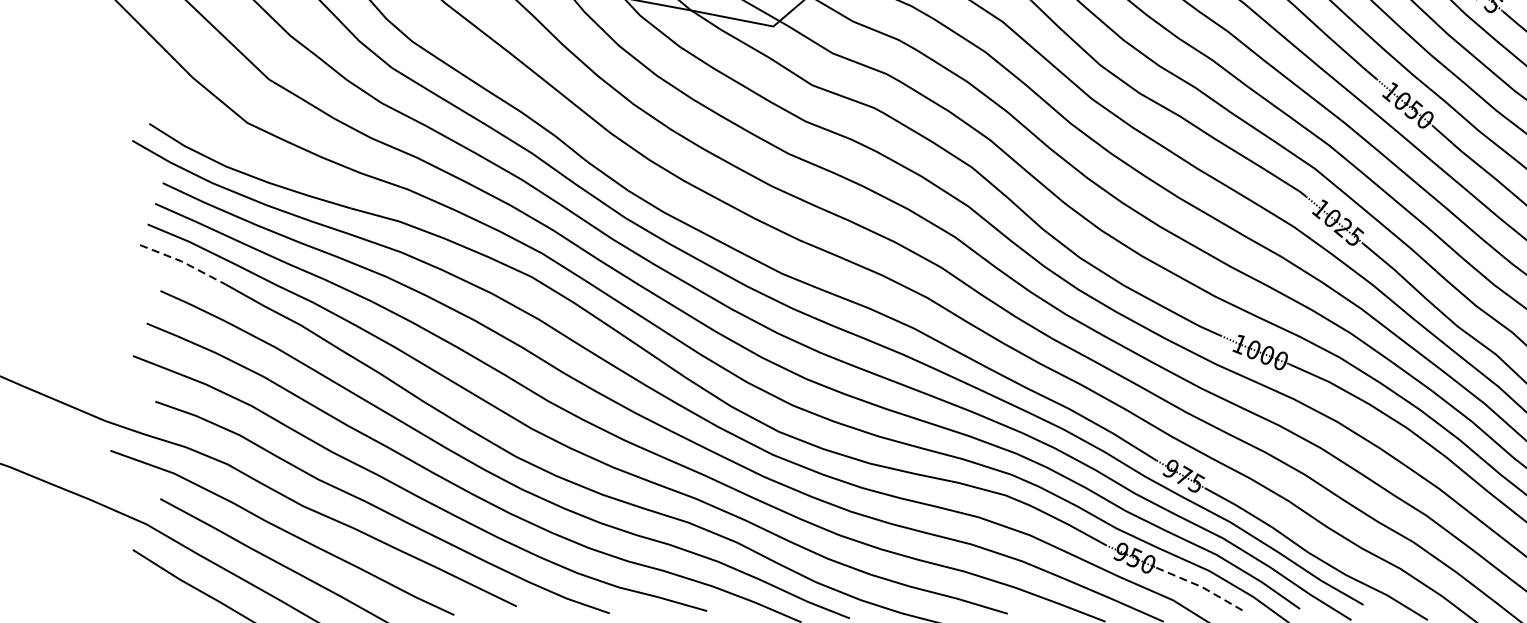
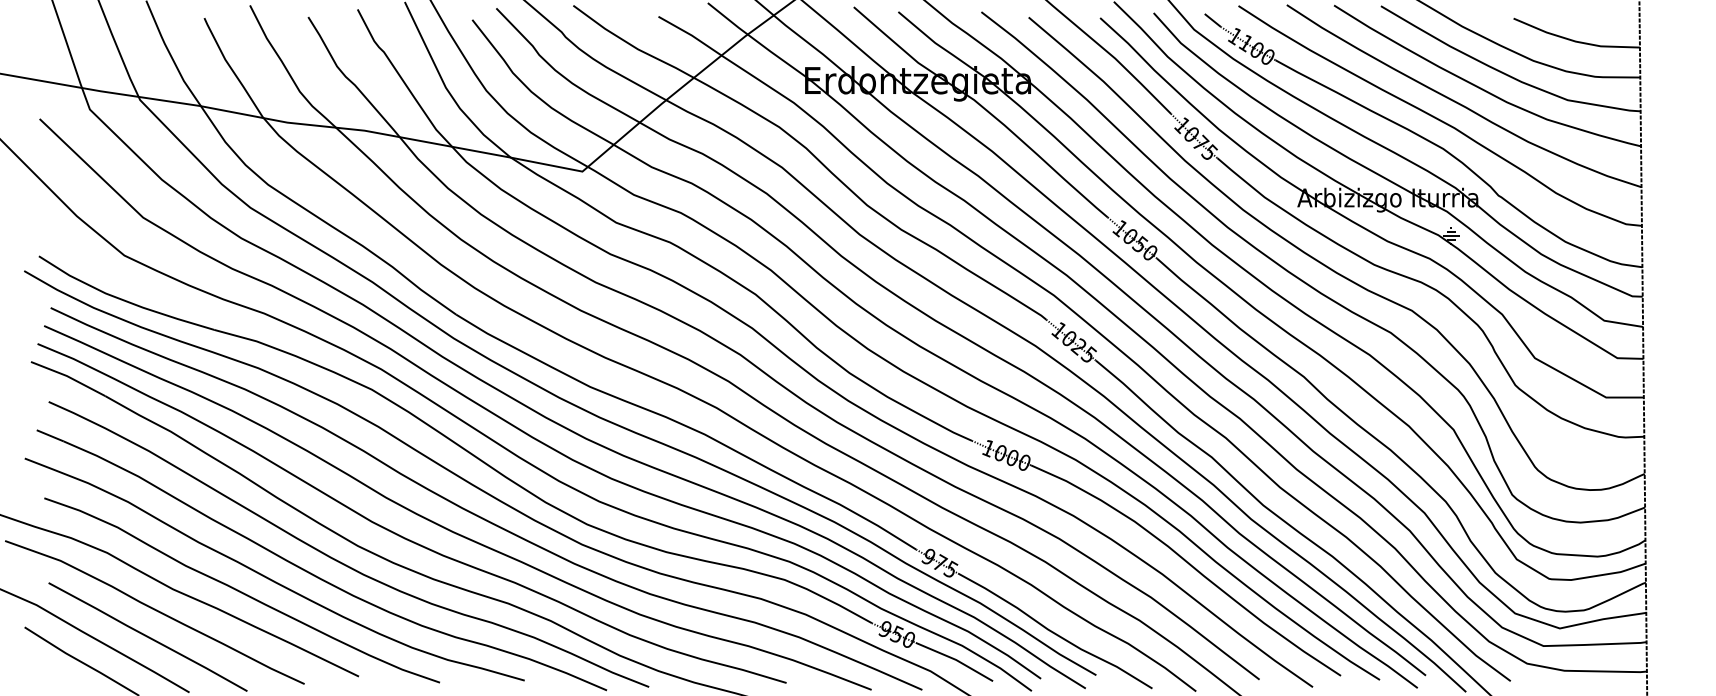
line: (183, 261) -> (68, 376), dashed -> solid
line: (1202, 586) -> (956, 659), dashed -> solid

